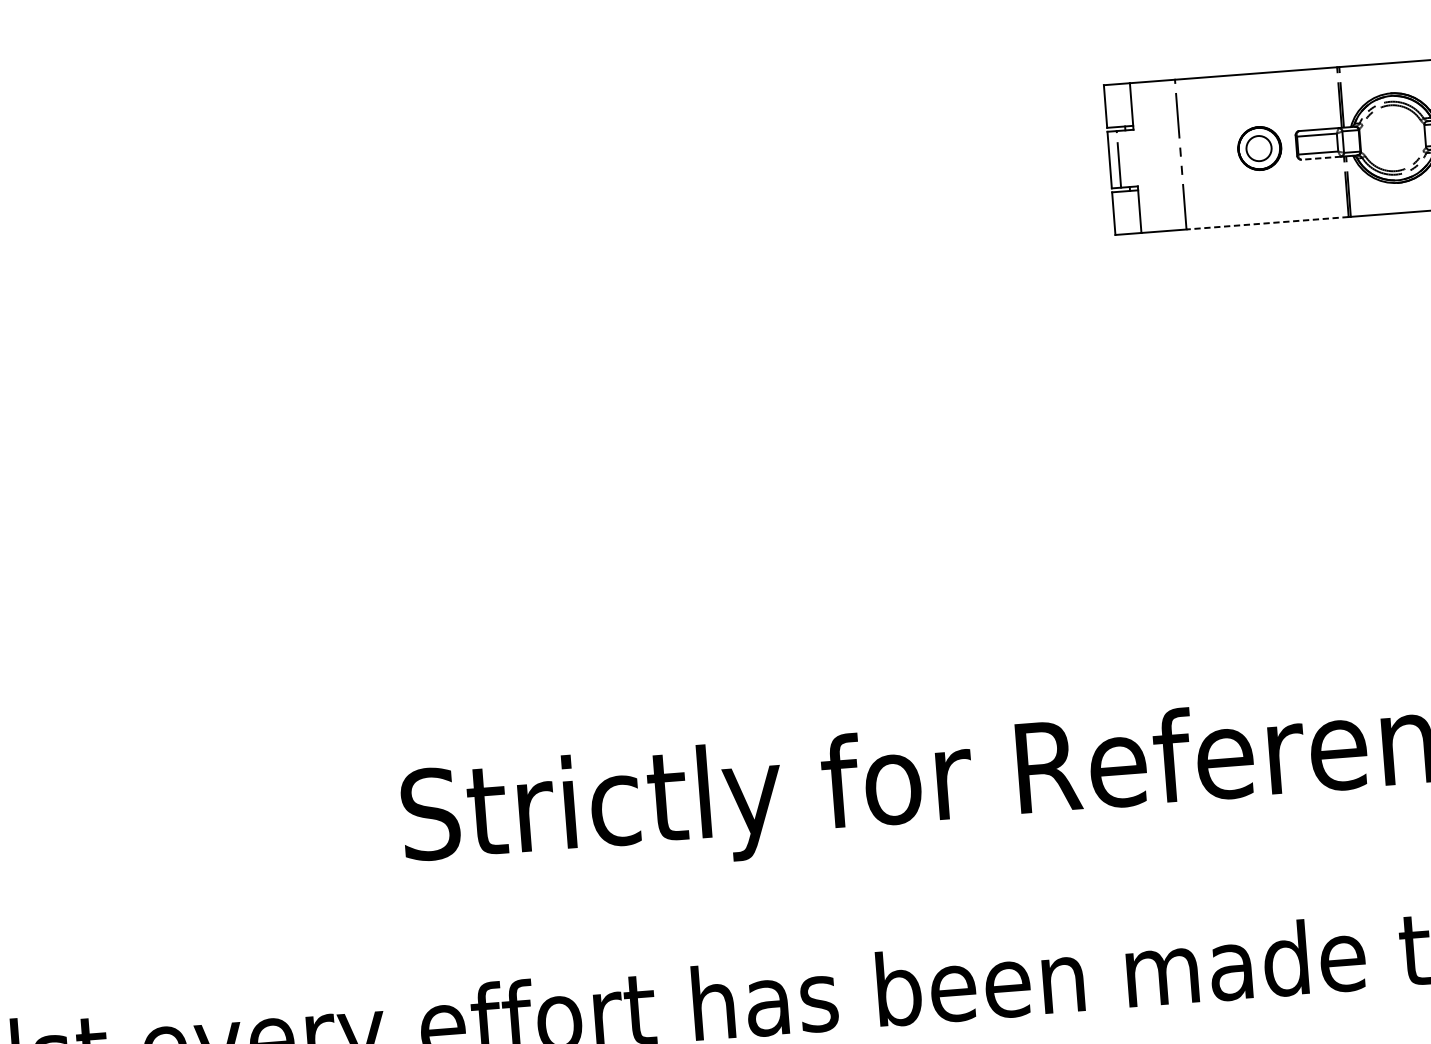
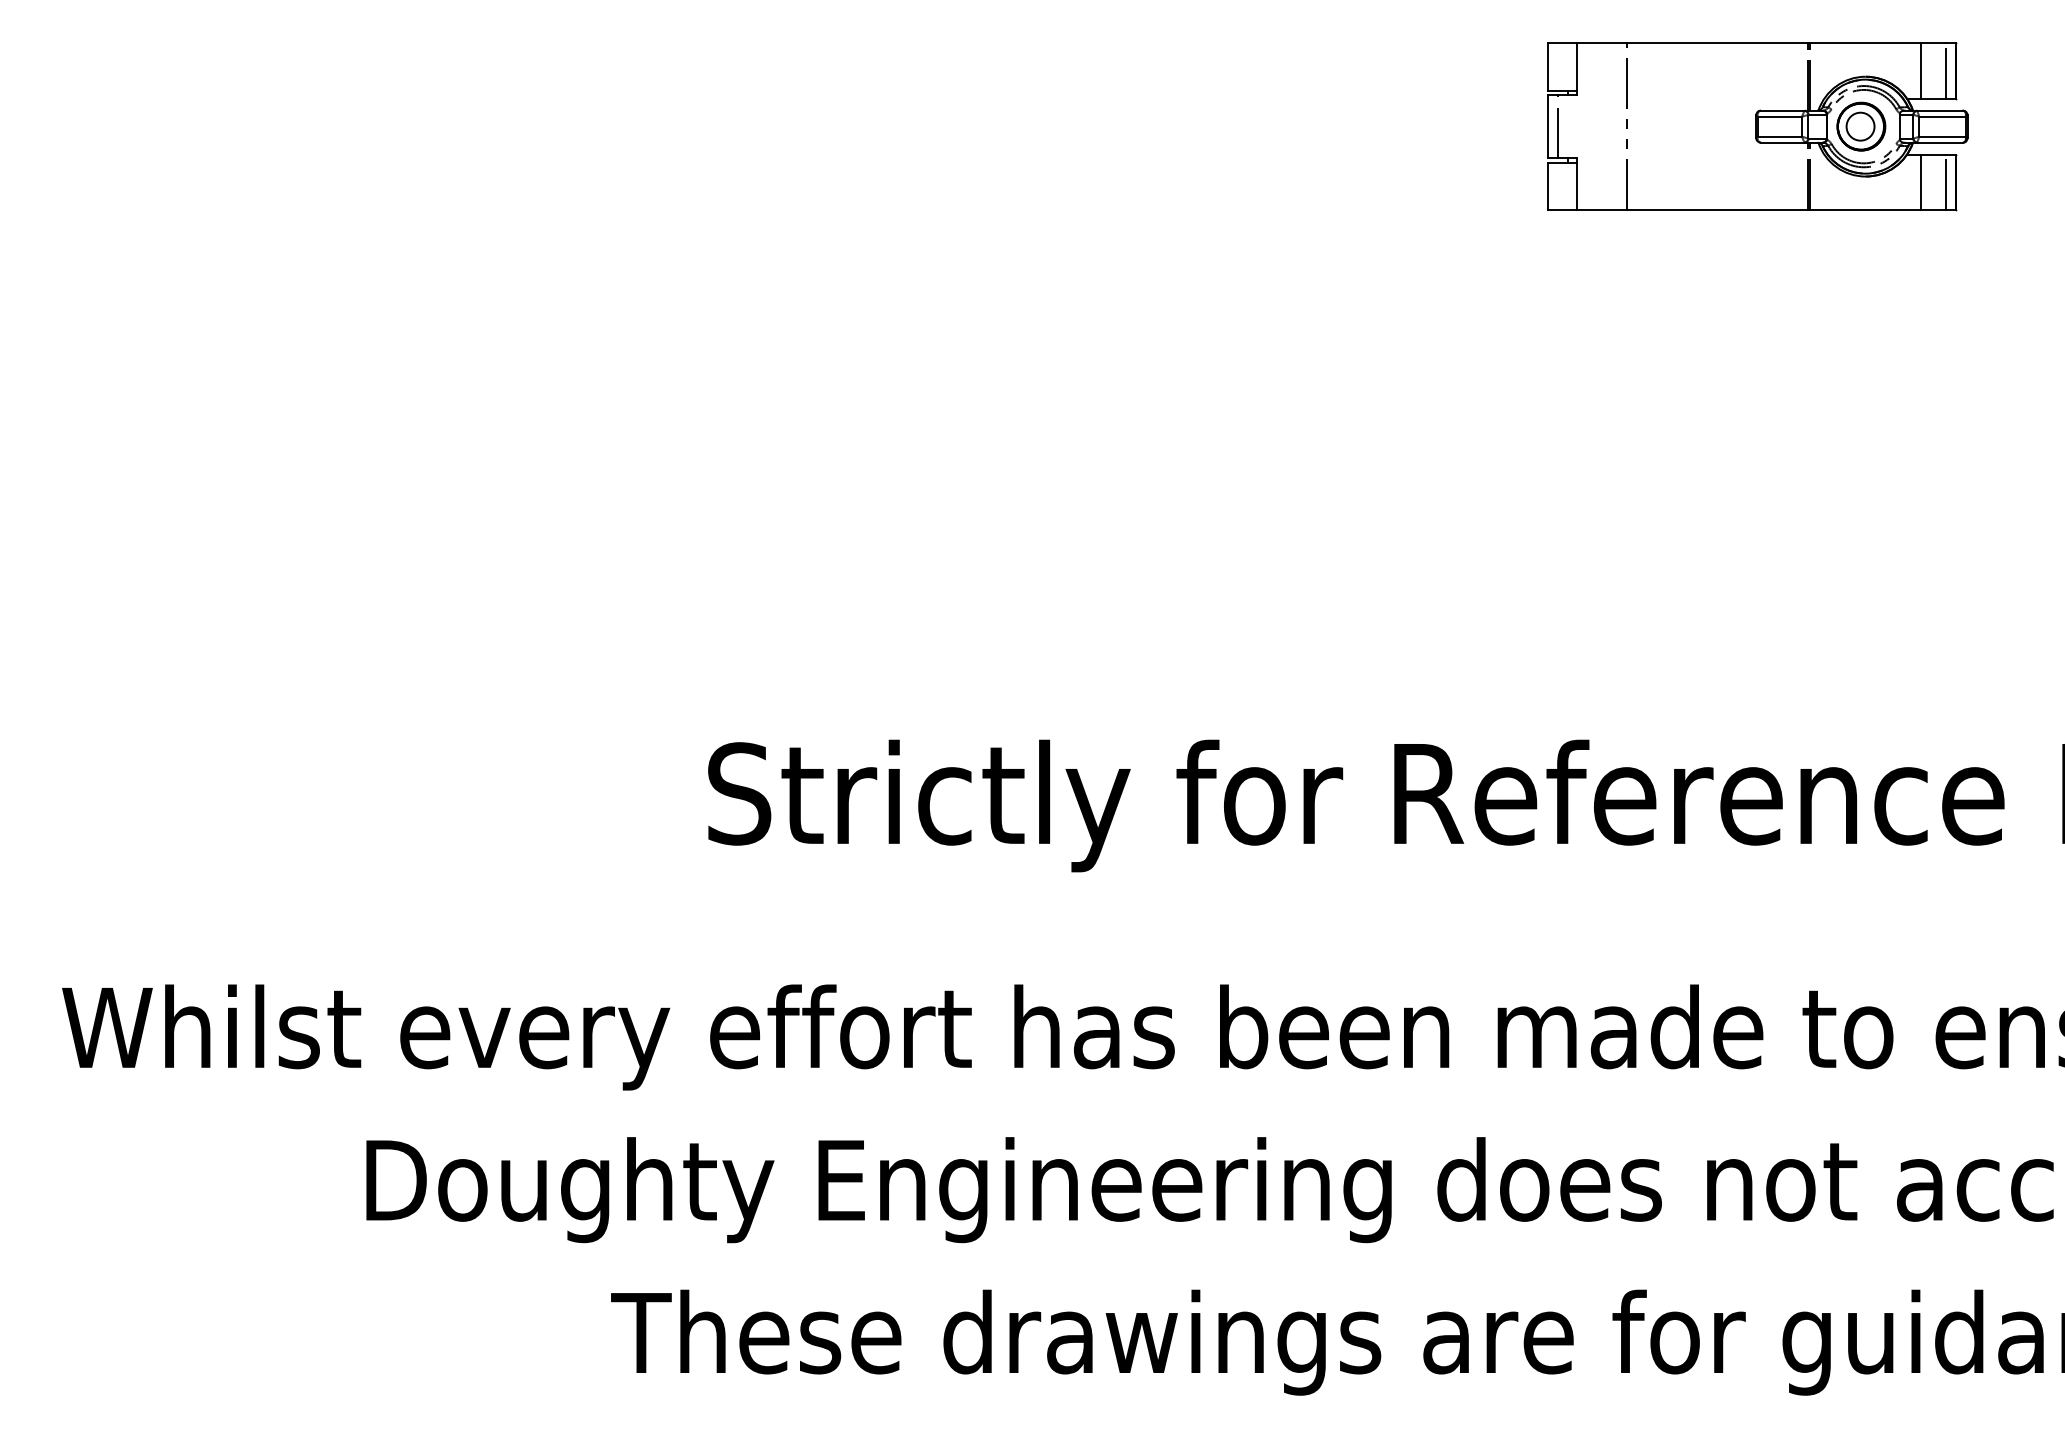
part: (1259, 148) -> (1861, 126), moved
line: (1321, 158) -> (1782, 142), dashed -> solid
line: (1267, 223) -> (1717, 210), dashed -> solid

